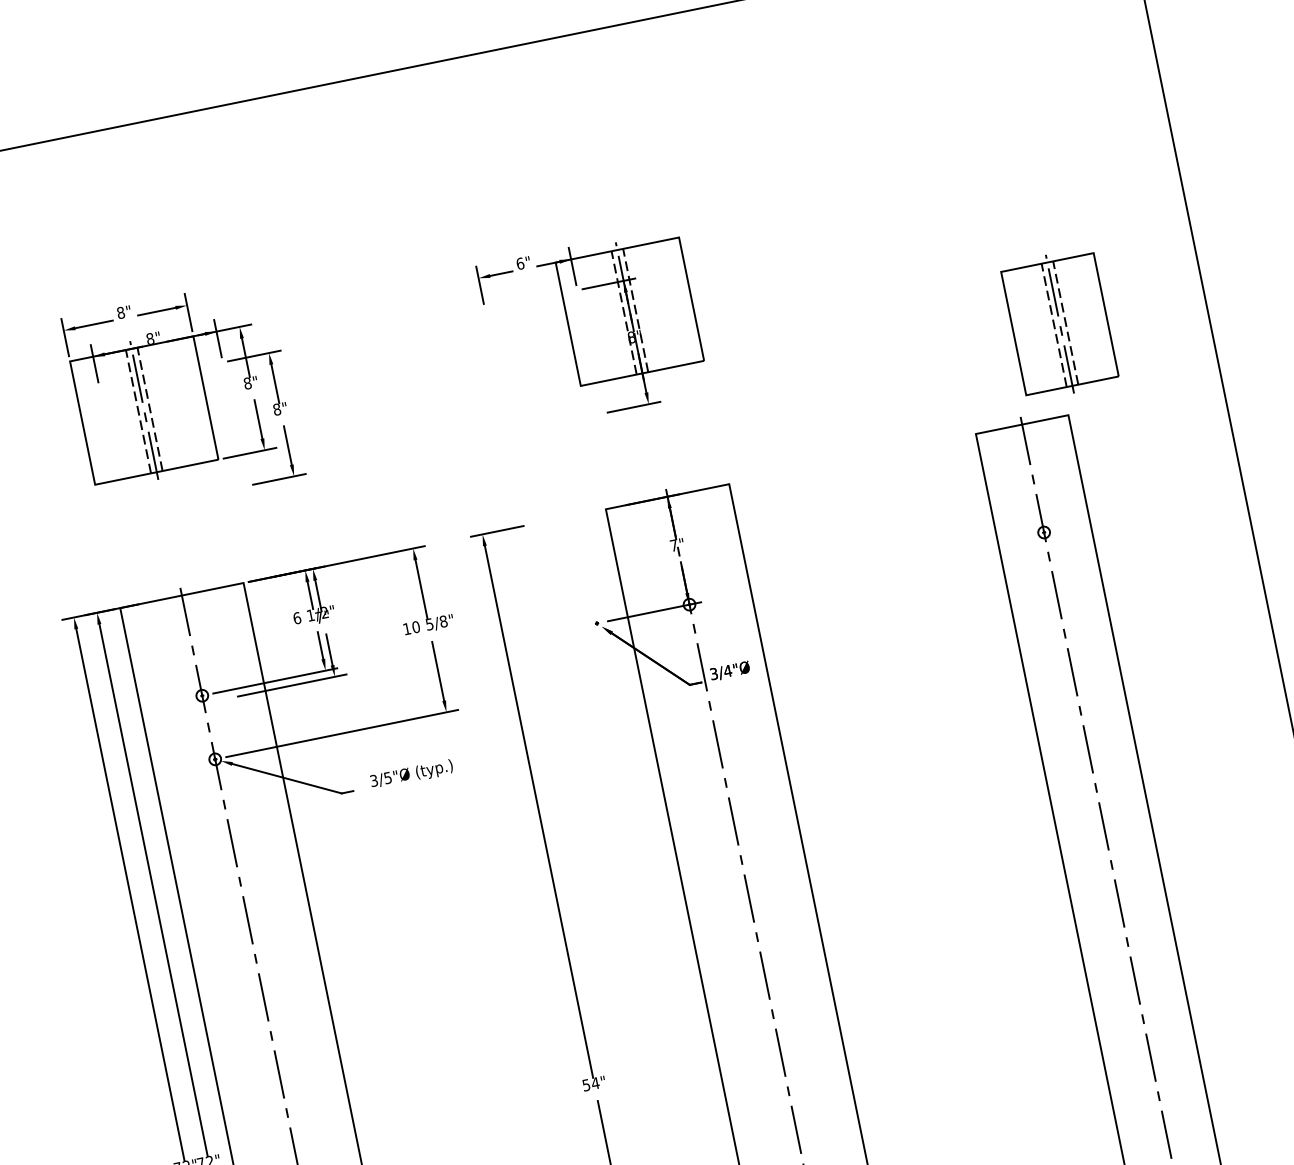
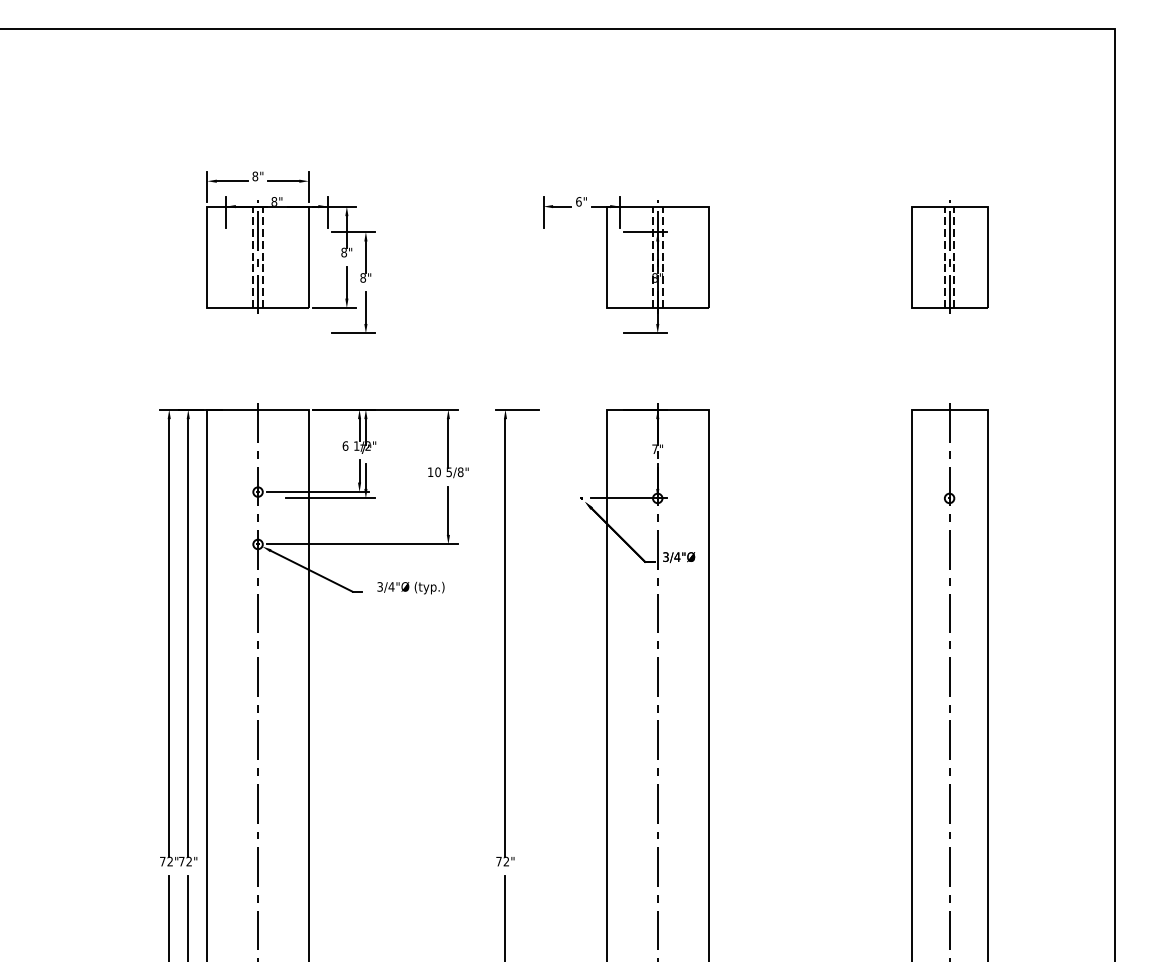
part: (1059, 323) -> (949, 256), moved
text: (387, 777) -> (391, 586), 3/5"Ø -> 3/4"Ø
text: (590, 1084) -> (502, 861), 54" -> 72"

